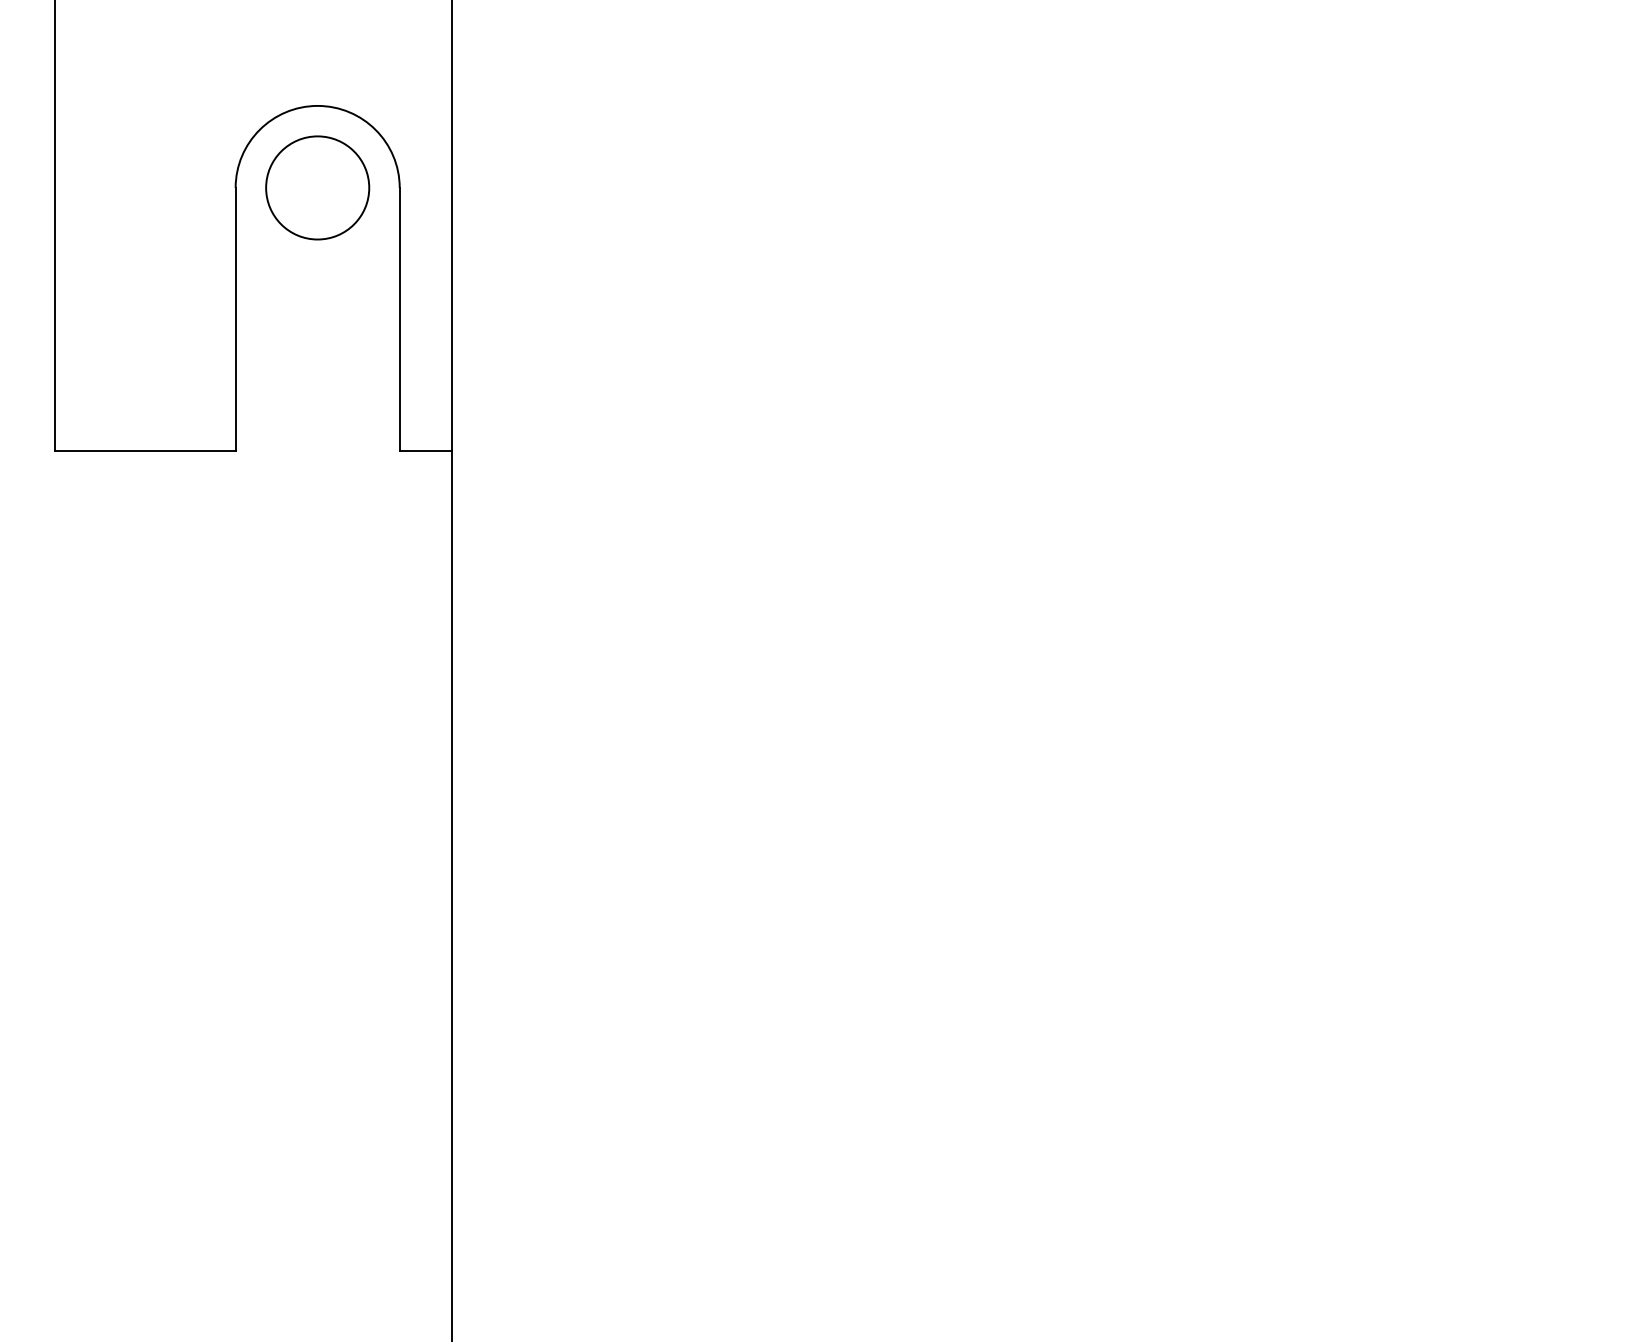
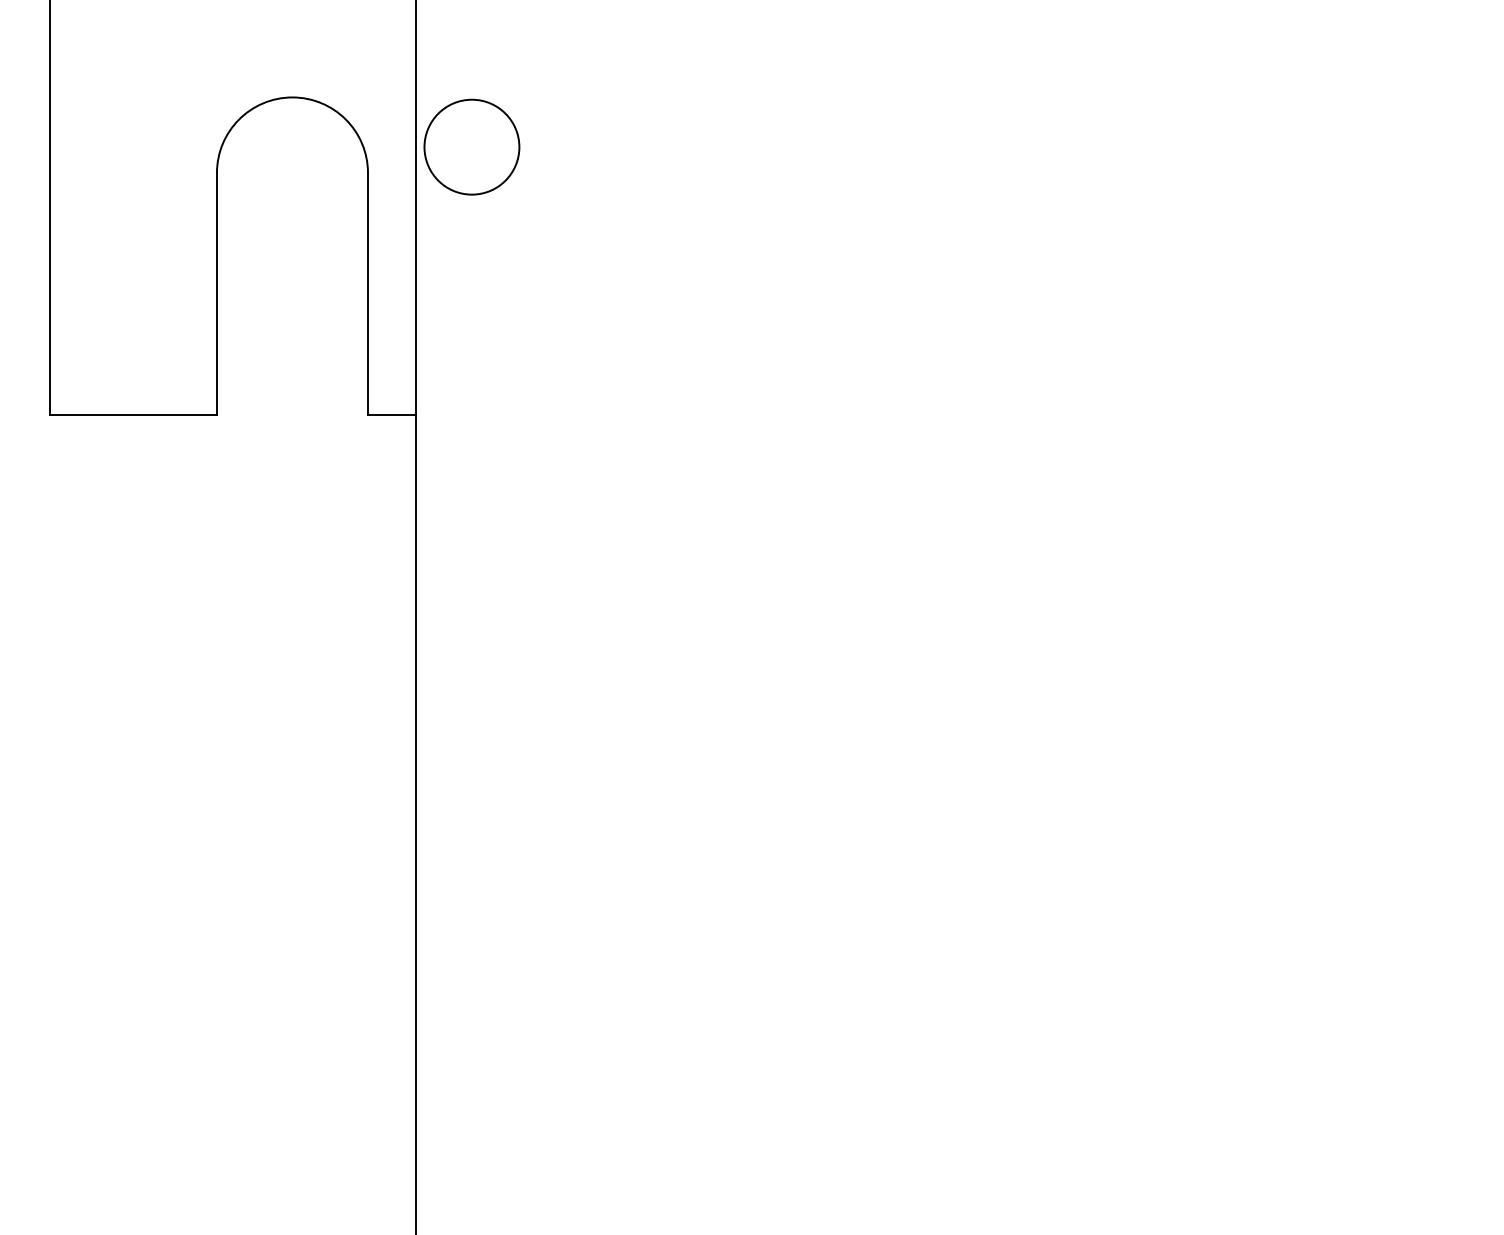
circle: (317, 187) -> (471, 146), moved

